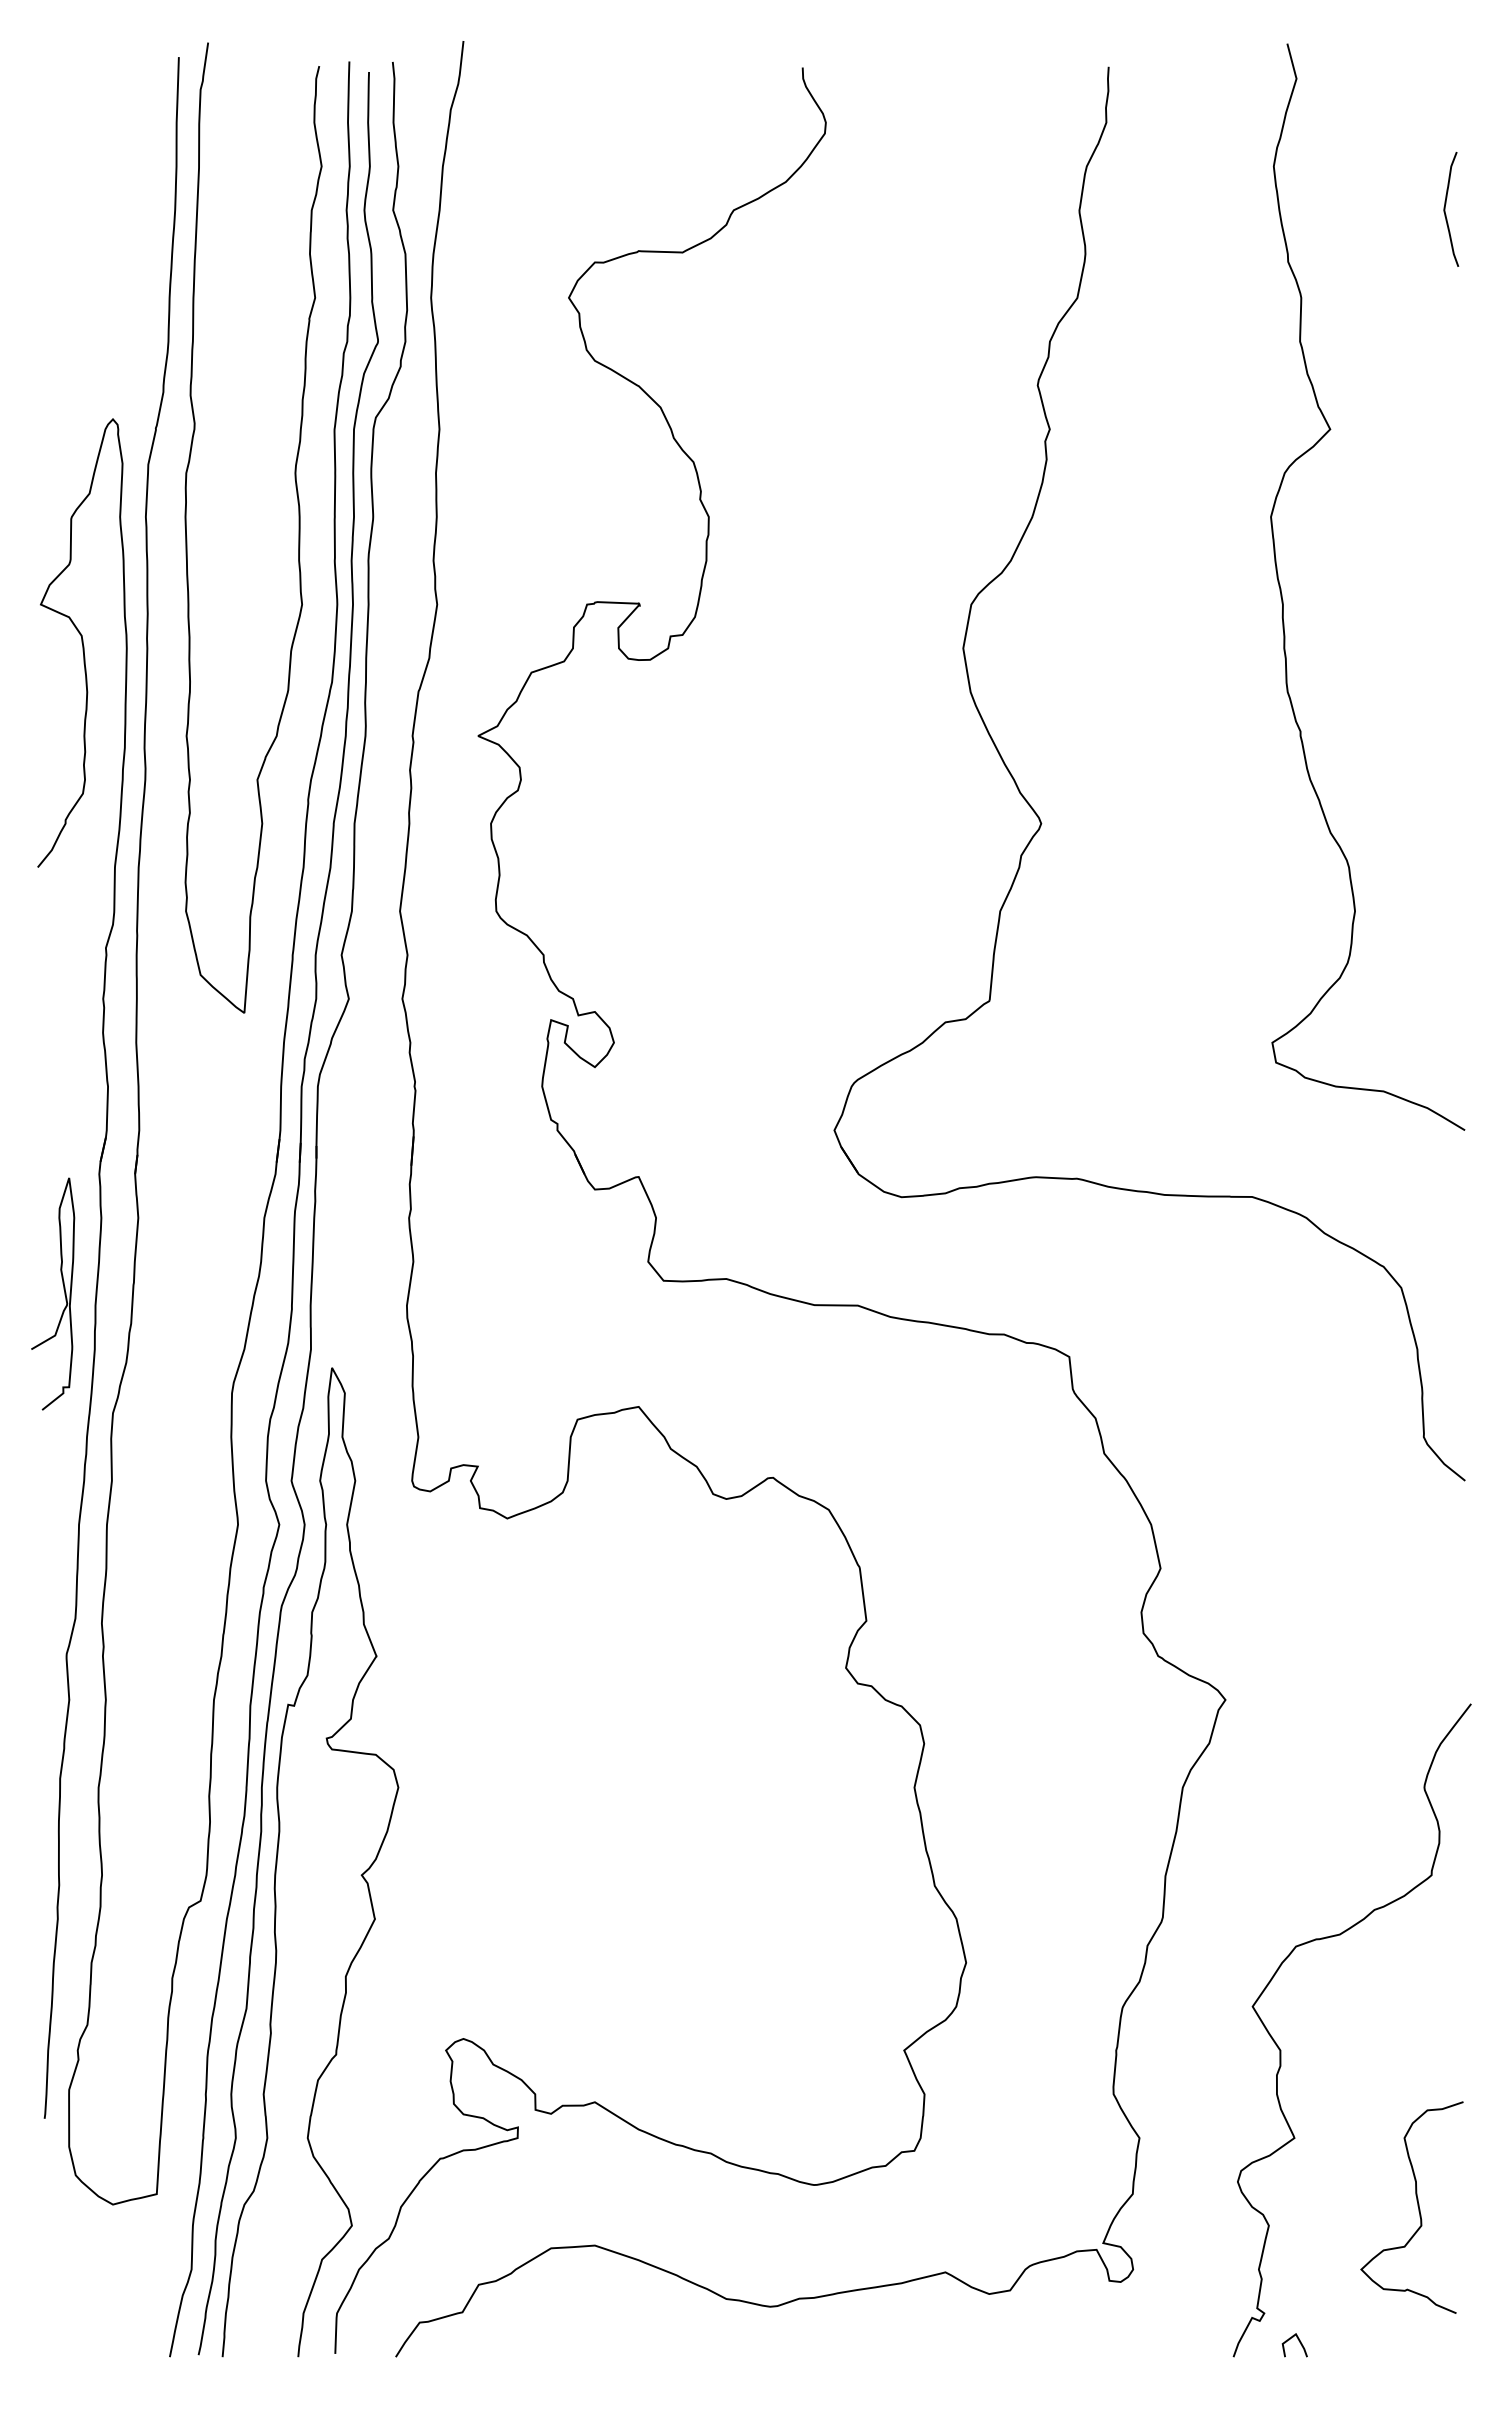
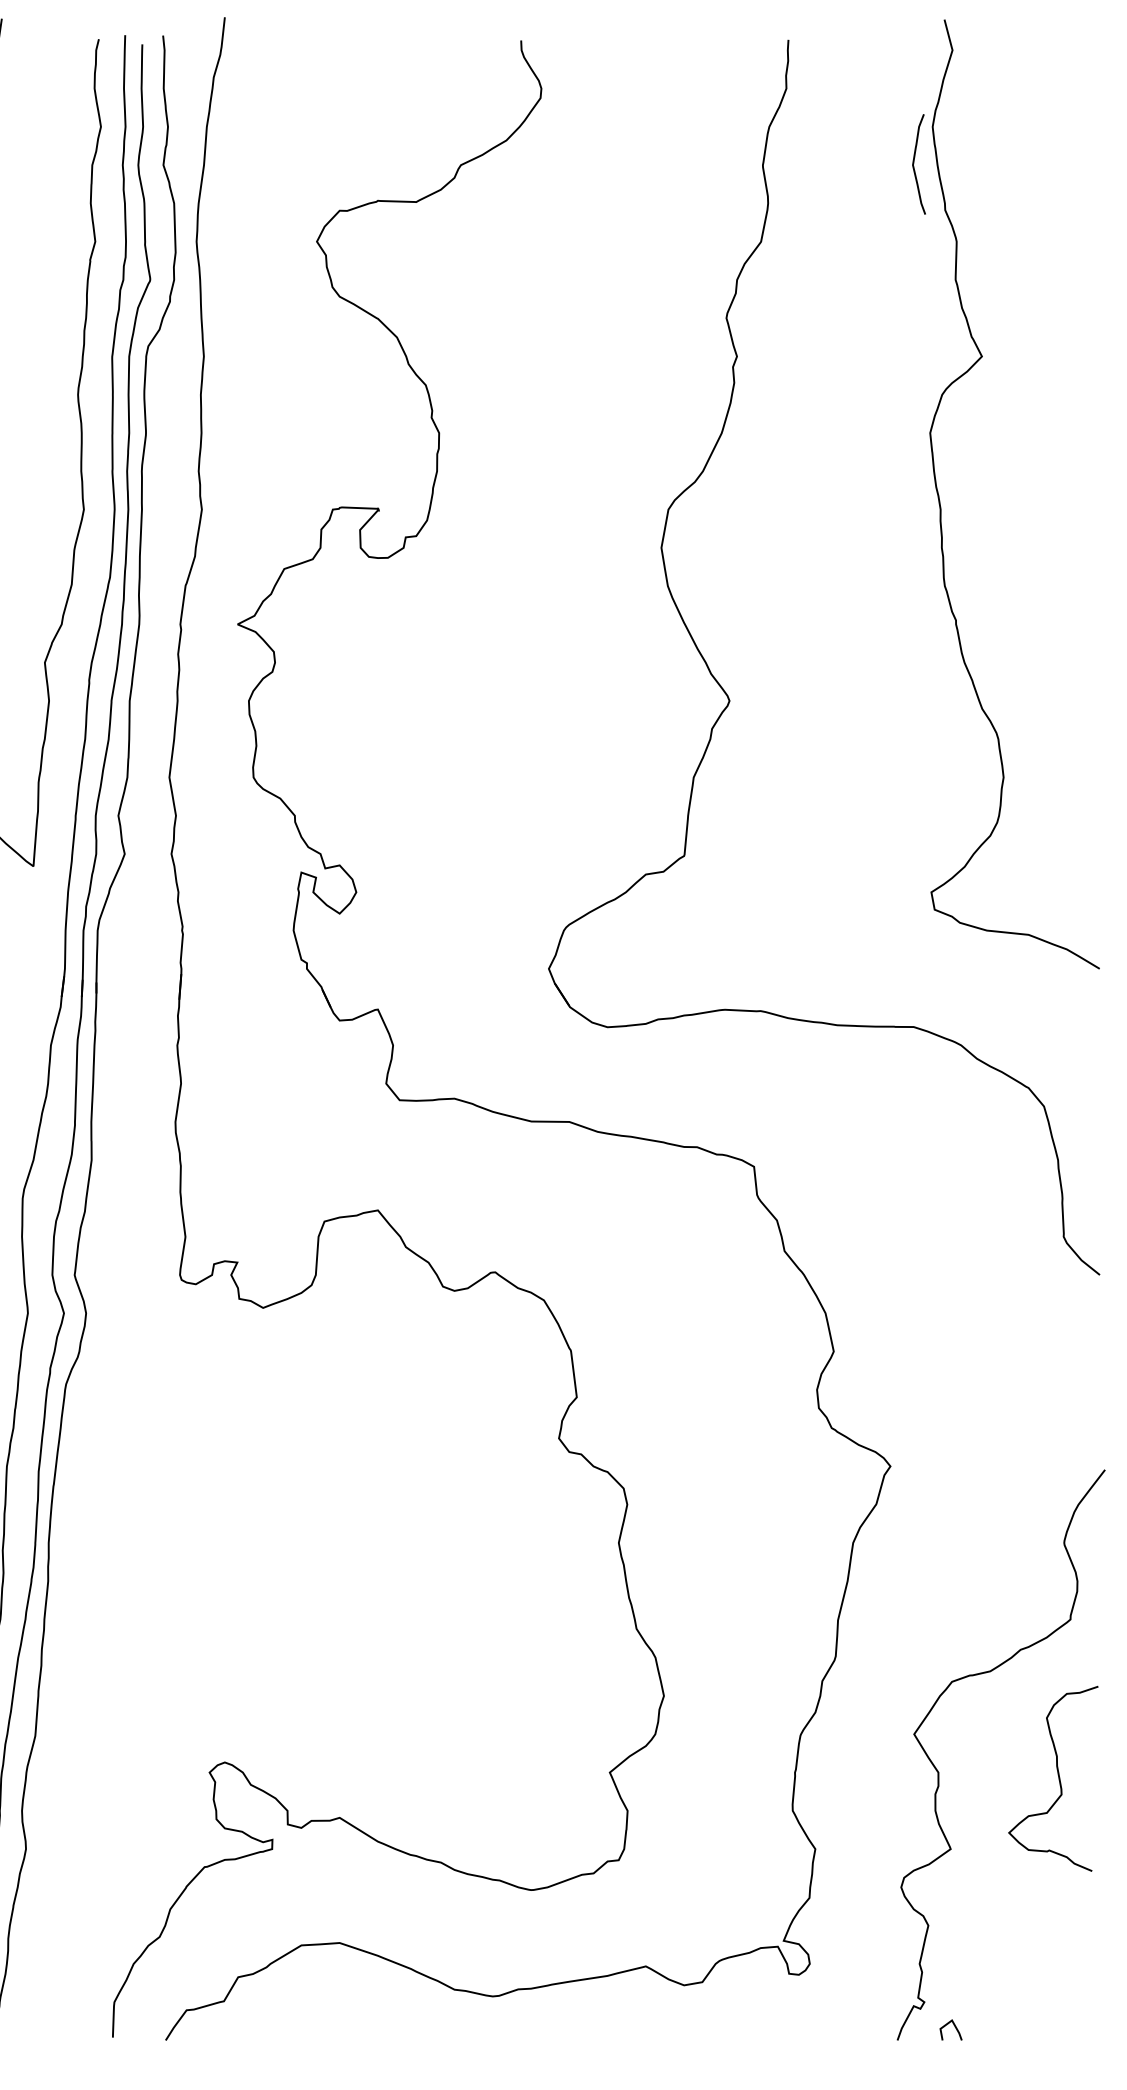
curve: (1445, 209) -> (914, 164), moved
curve: (278, 1854) -> (63, 1601), removed
curve: (1417, 2206) -> (1058, 1777), moved

